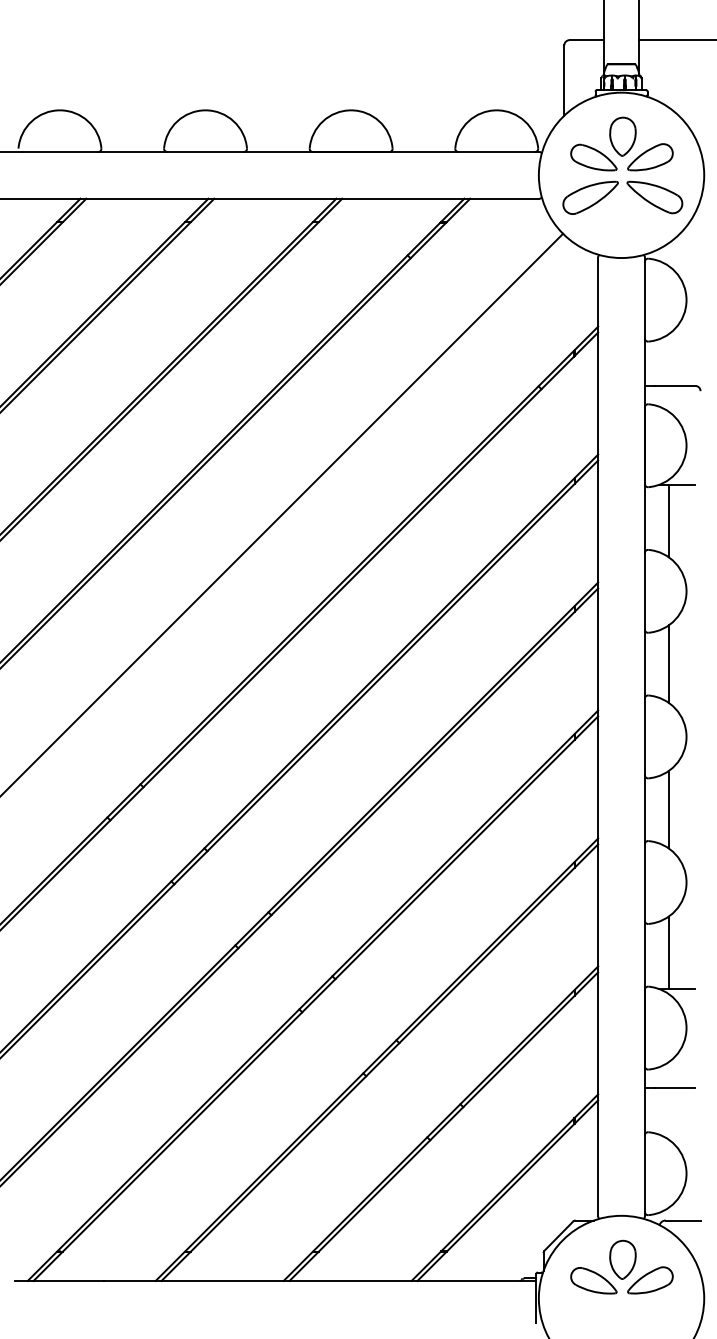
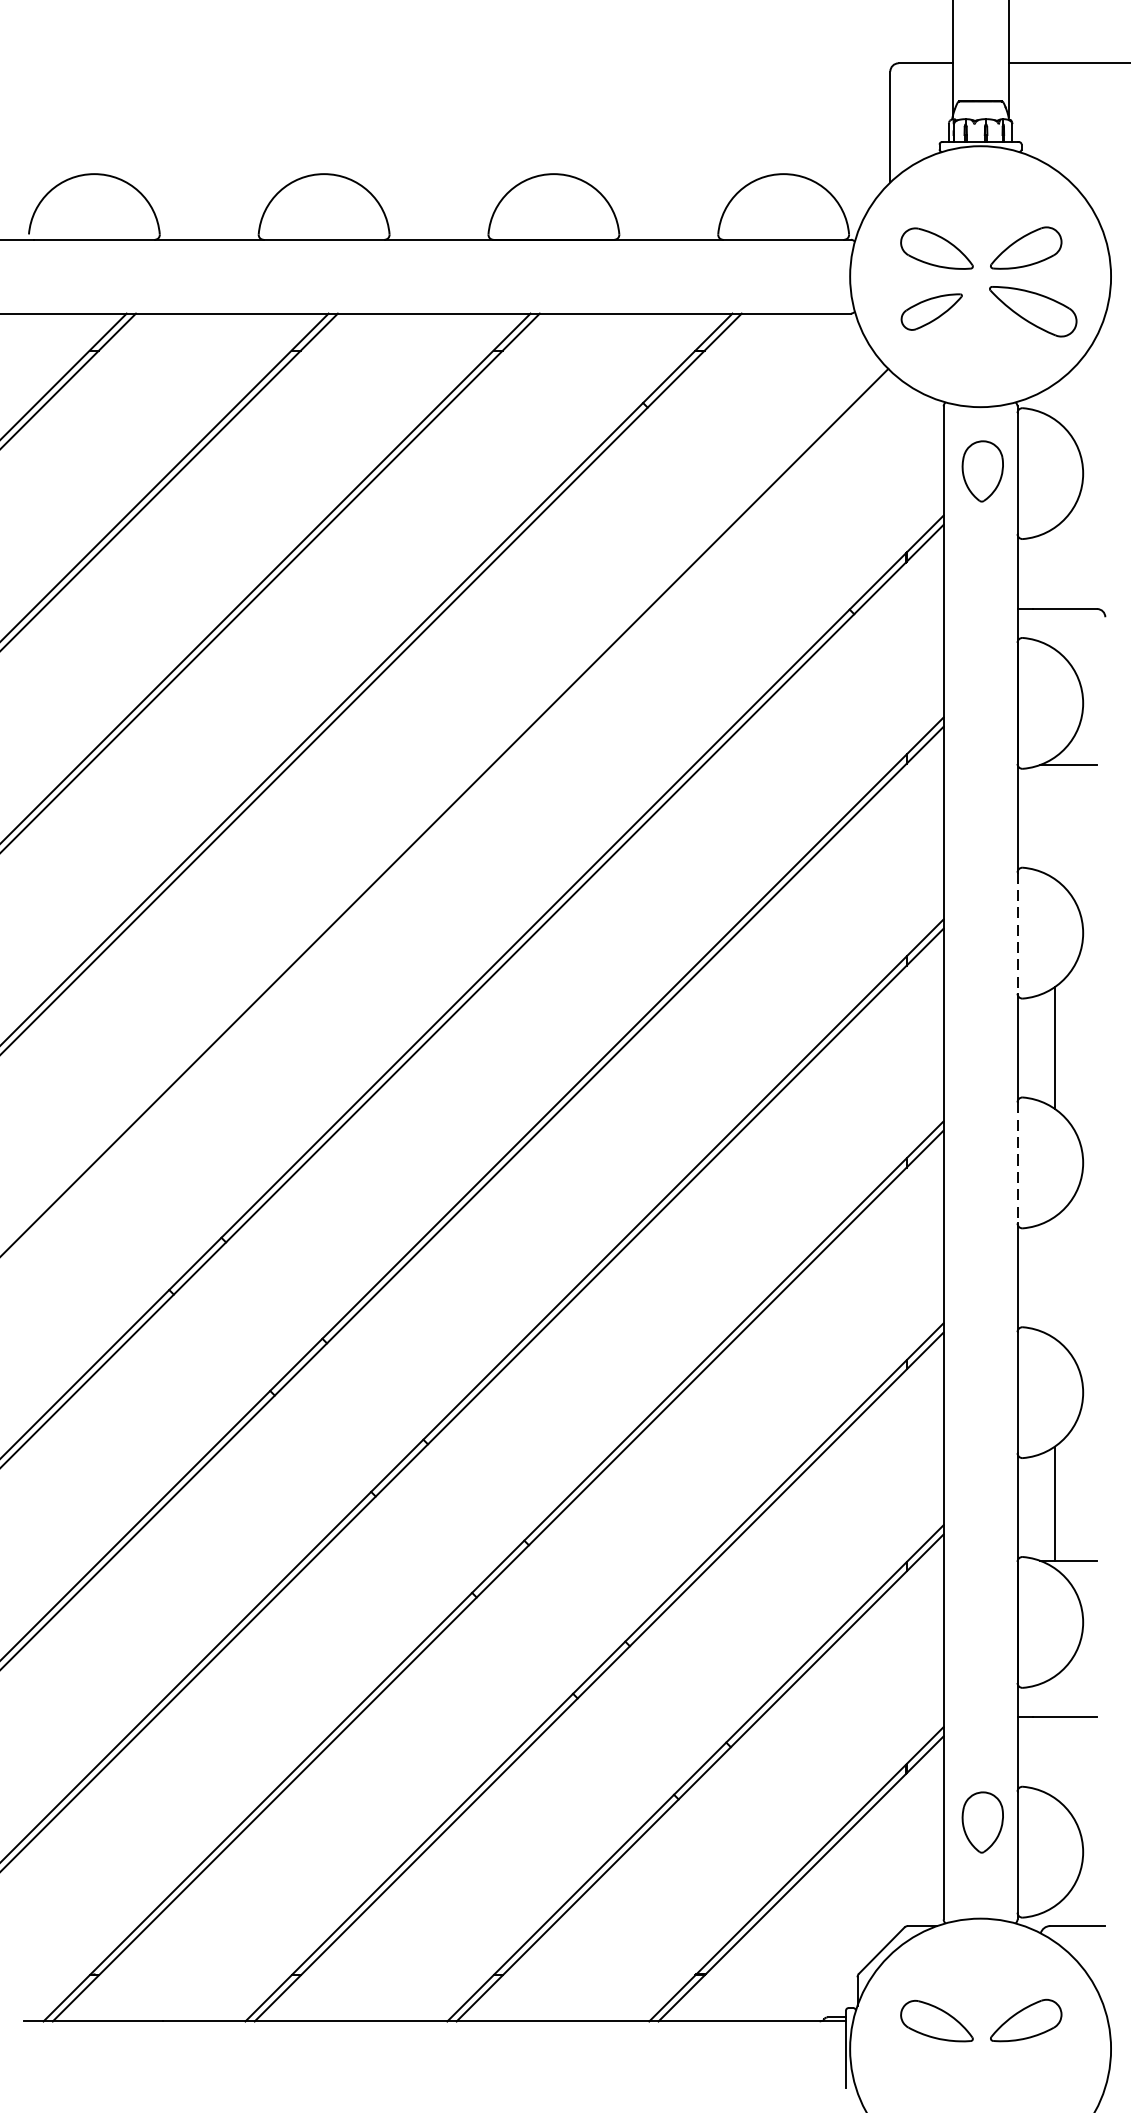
part: (622, 136) -> (982, 471), moved
part: (590, 197) -> (931, 311), size x0.7
line: (668, 520) -> (1054, 821), removed
line: (644, 591) -> (1016, 933), solid -> dashed
line: (644, 737) -> (1016, 1163), solid -> dashed
line: (668, 809) -> (1054, 1277), removed
part: (622, 1259) -> (982, 1821), moved

